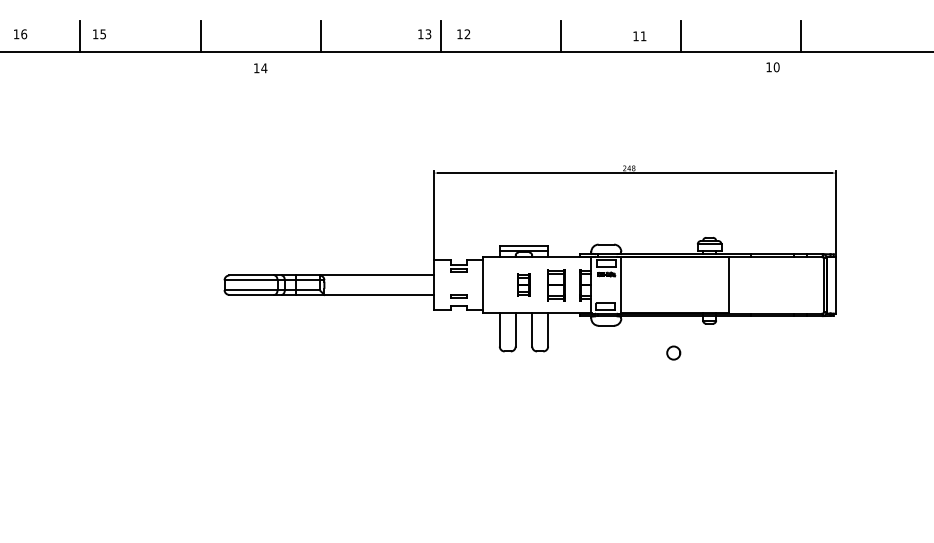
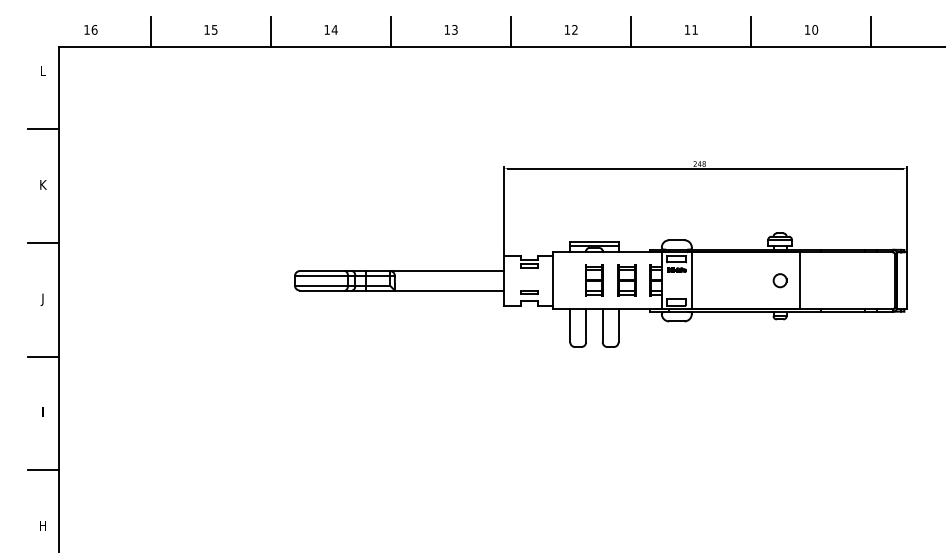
text: (99, 33) -> (210, 29), moved
text: (424, 33) -> (450, 29), moved
text: (464, 33) -> (571, 29), moved
text: (640, 35) -> (691, 29), moved
text: (773, 66) -> (811, 29), moved
text: (260, 67) -> (330, 29), moved
part: (524, 284) -> (594, 280), size x1.43
circle: (673, 352) -> (779, 280), moved

